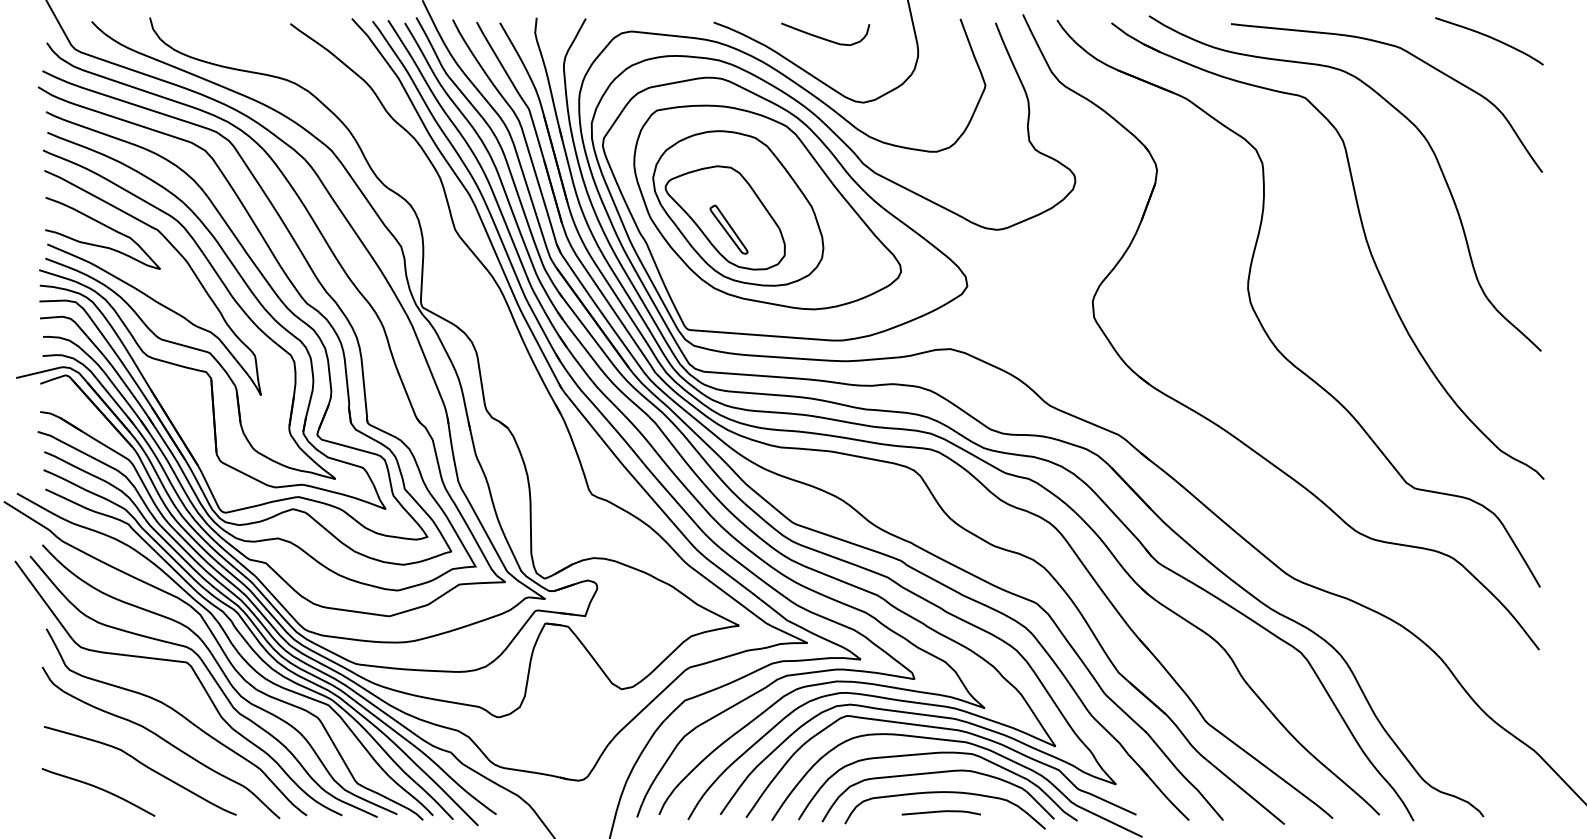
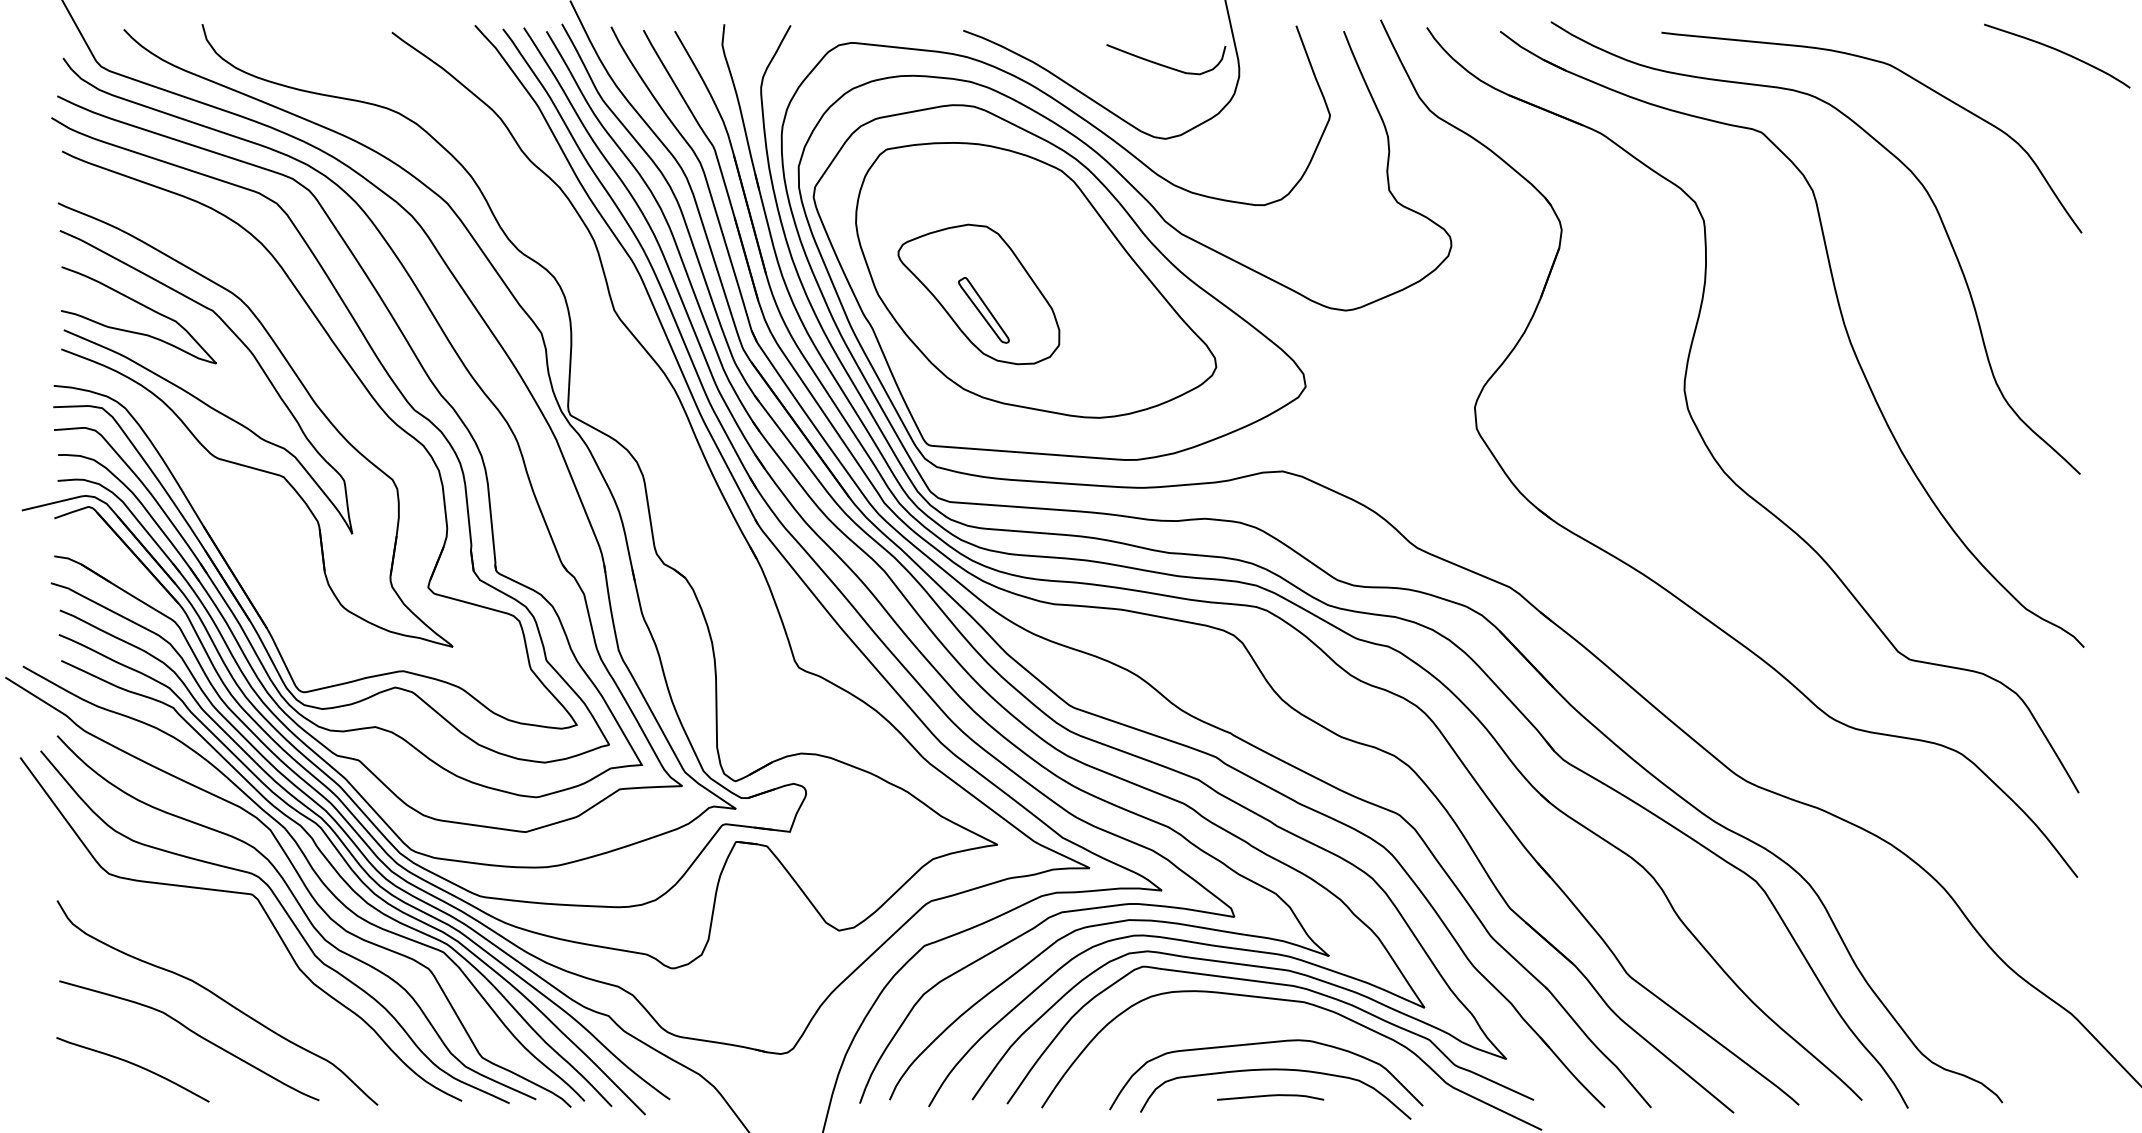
curve: (823, 37) -> (1163, 64), moved
curve: (1489, 37) -> (2057, 51), moved
part: (738, 208) -> (996, 281), removed
part: (252, 294) -> (340, 397), removed
curve: (181, 716) -> (245, 967), removed
curve: (937, 753) -> (1265, 1017), removed

